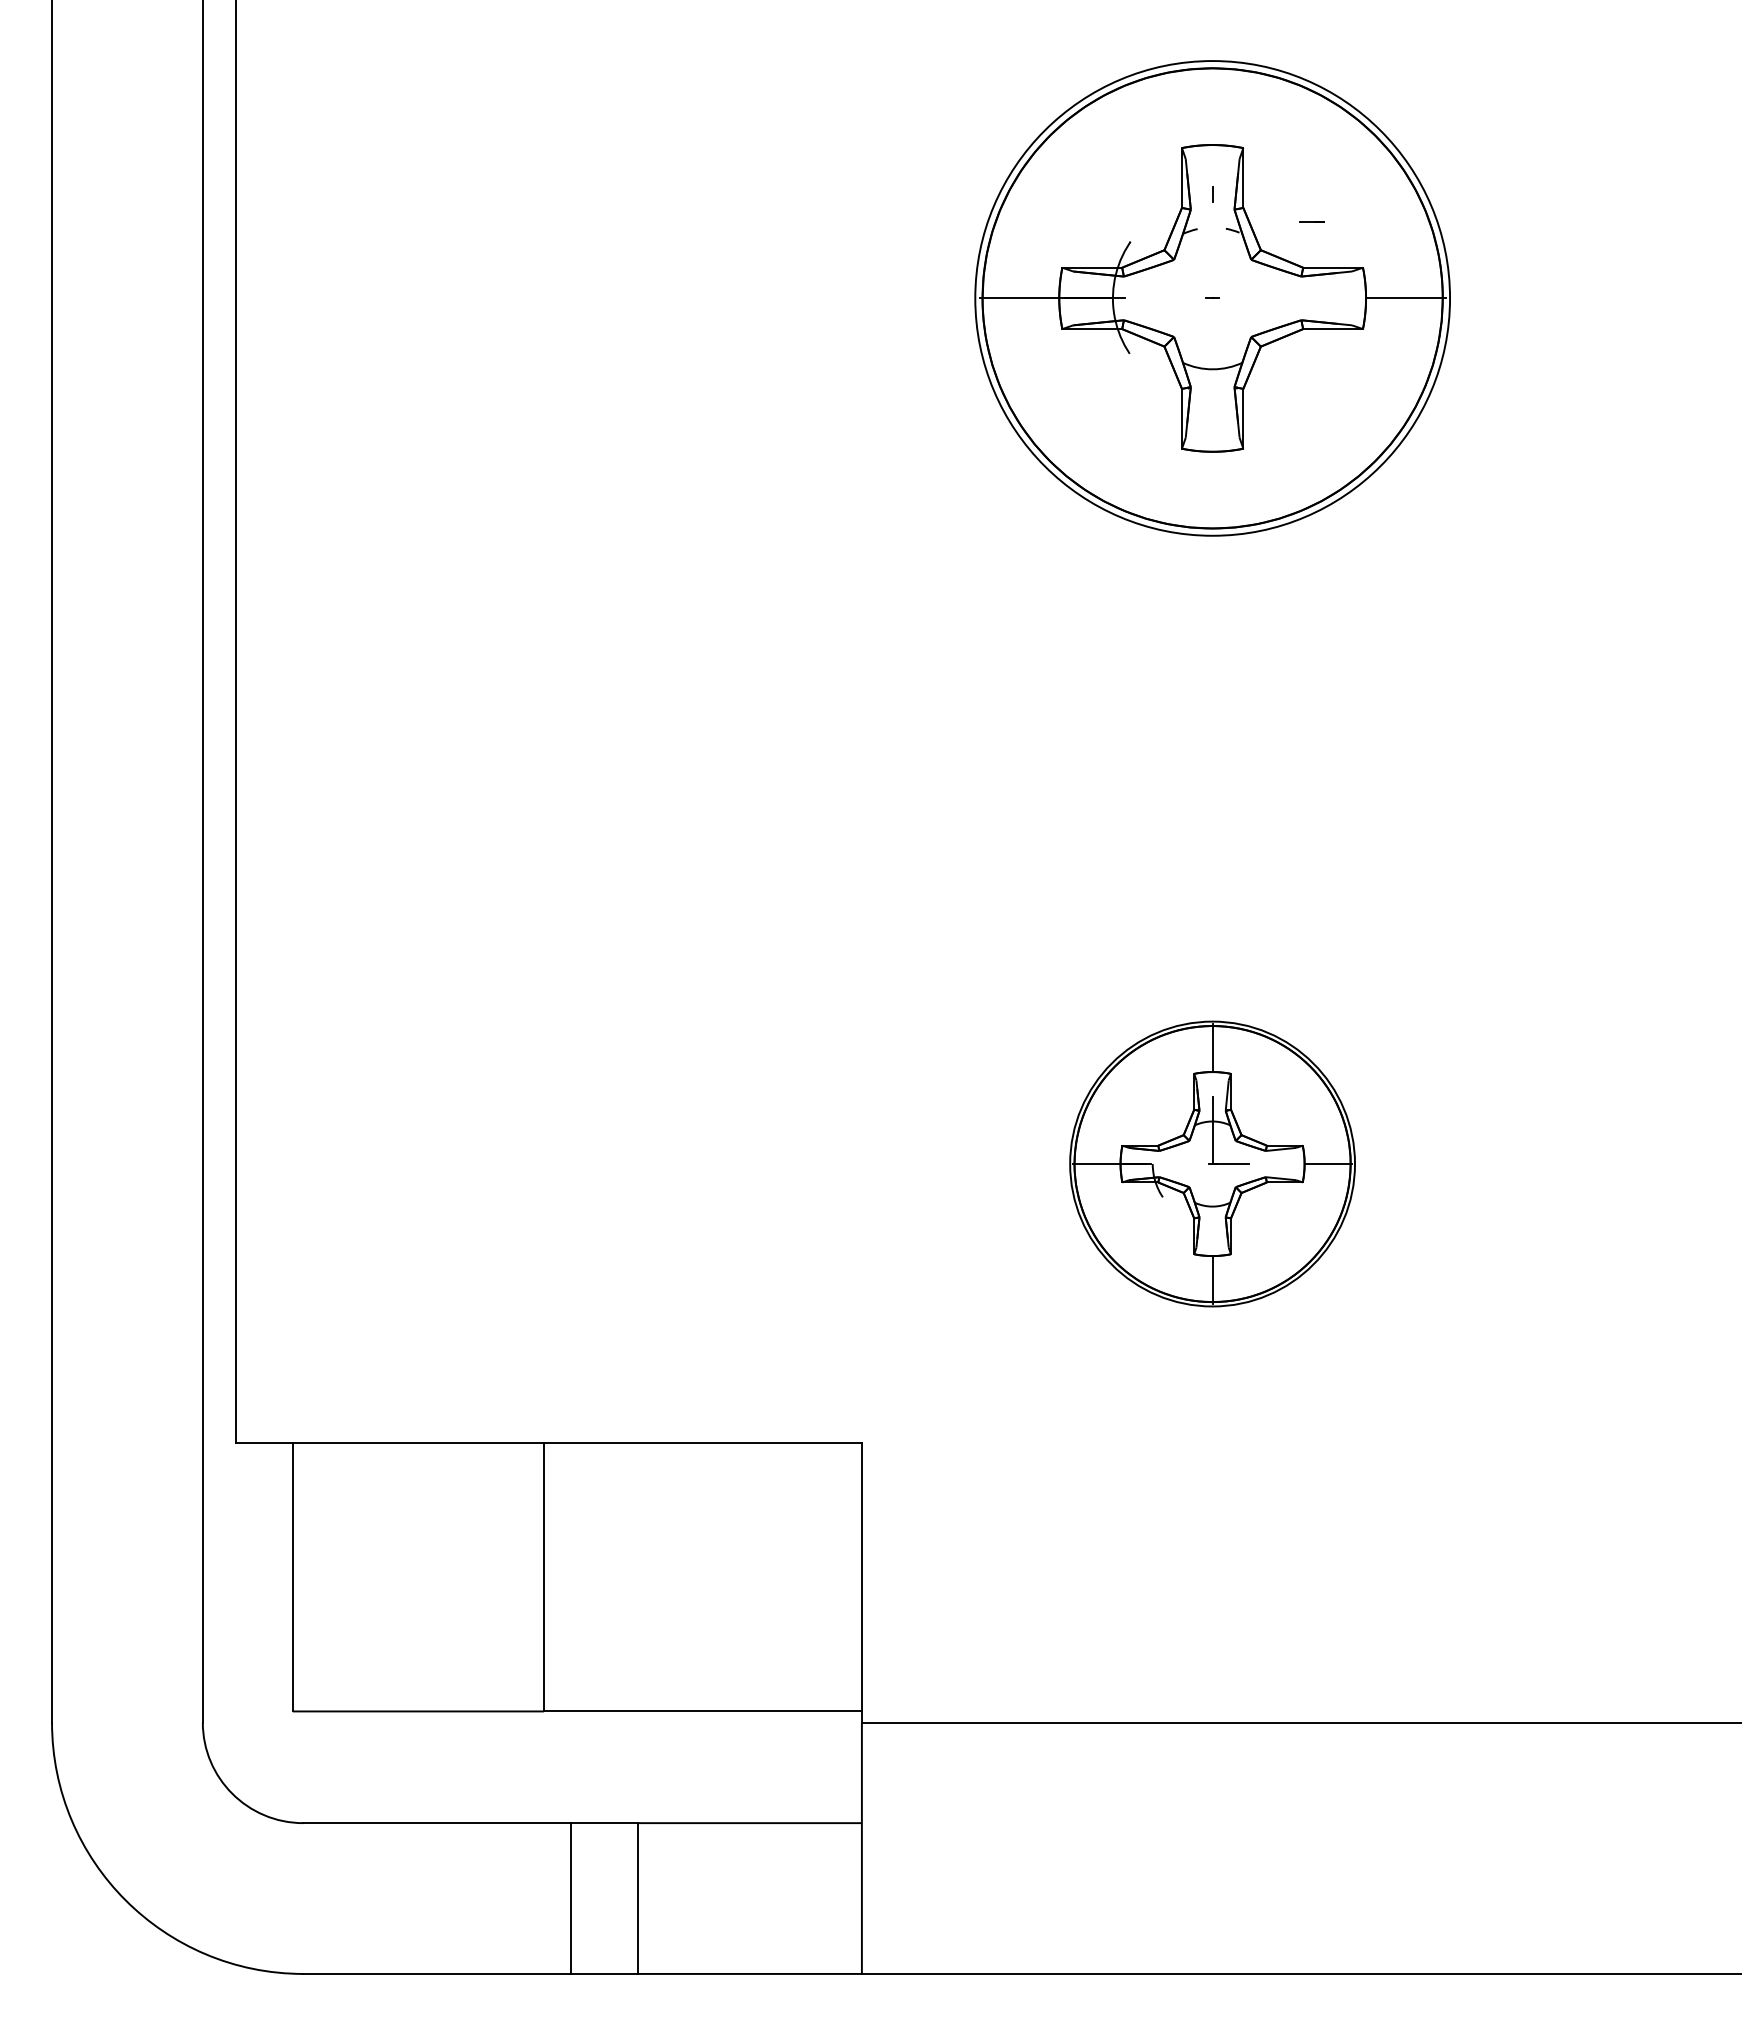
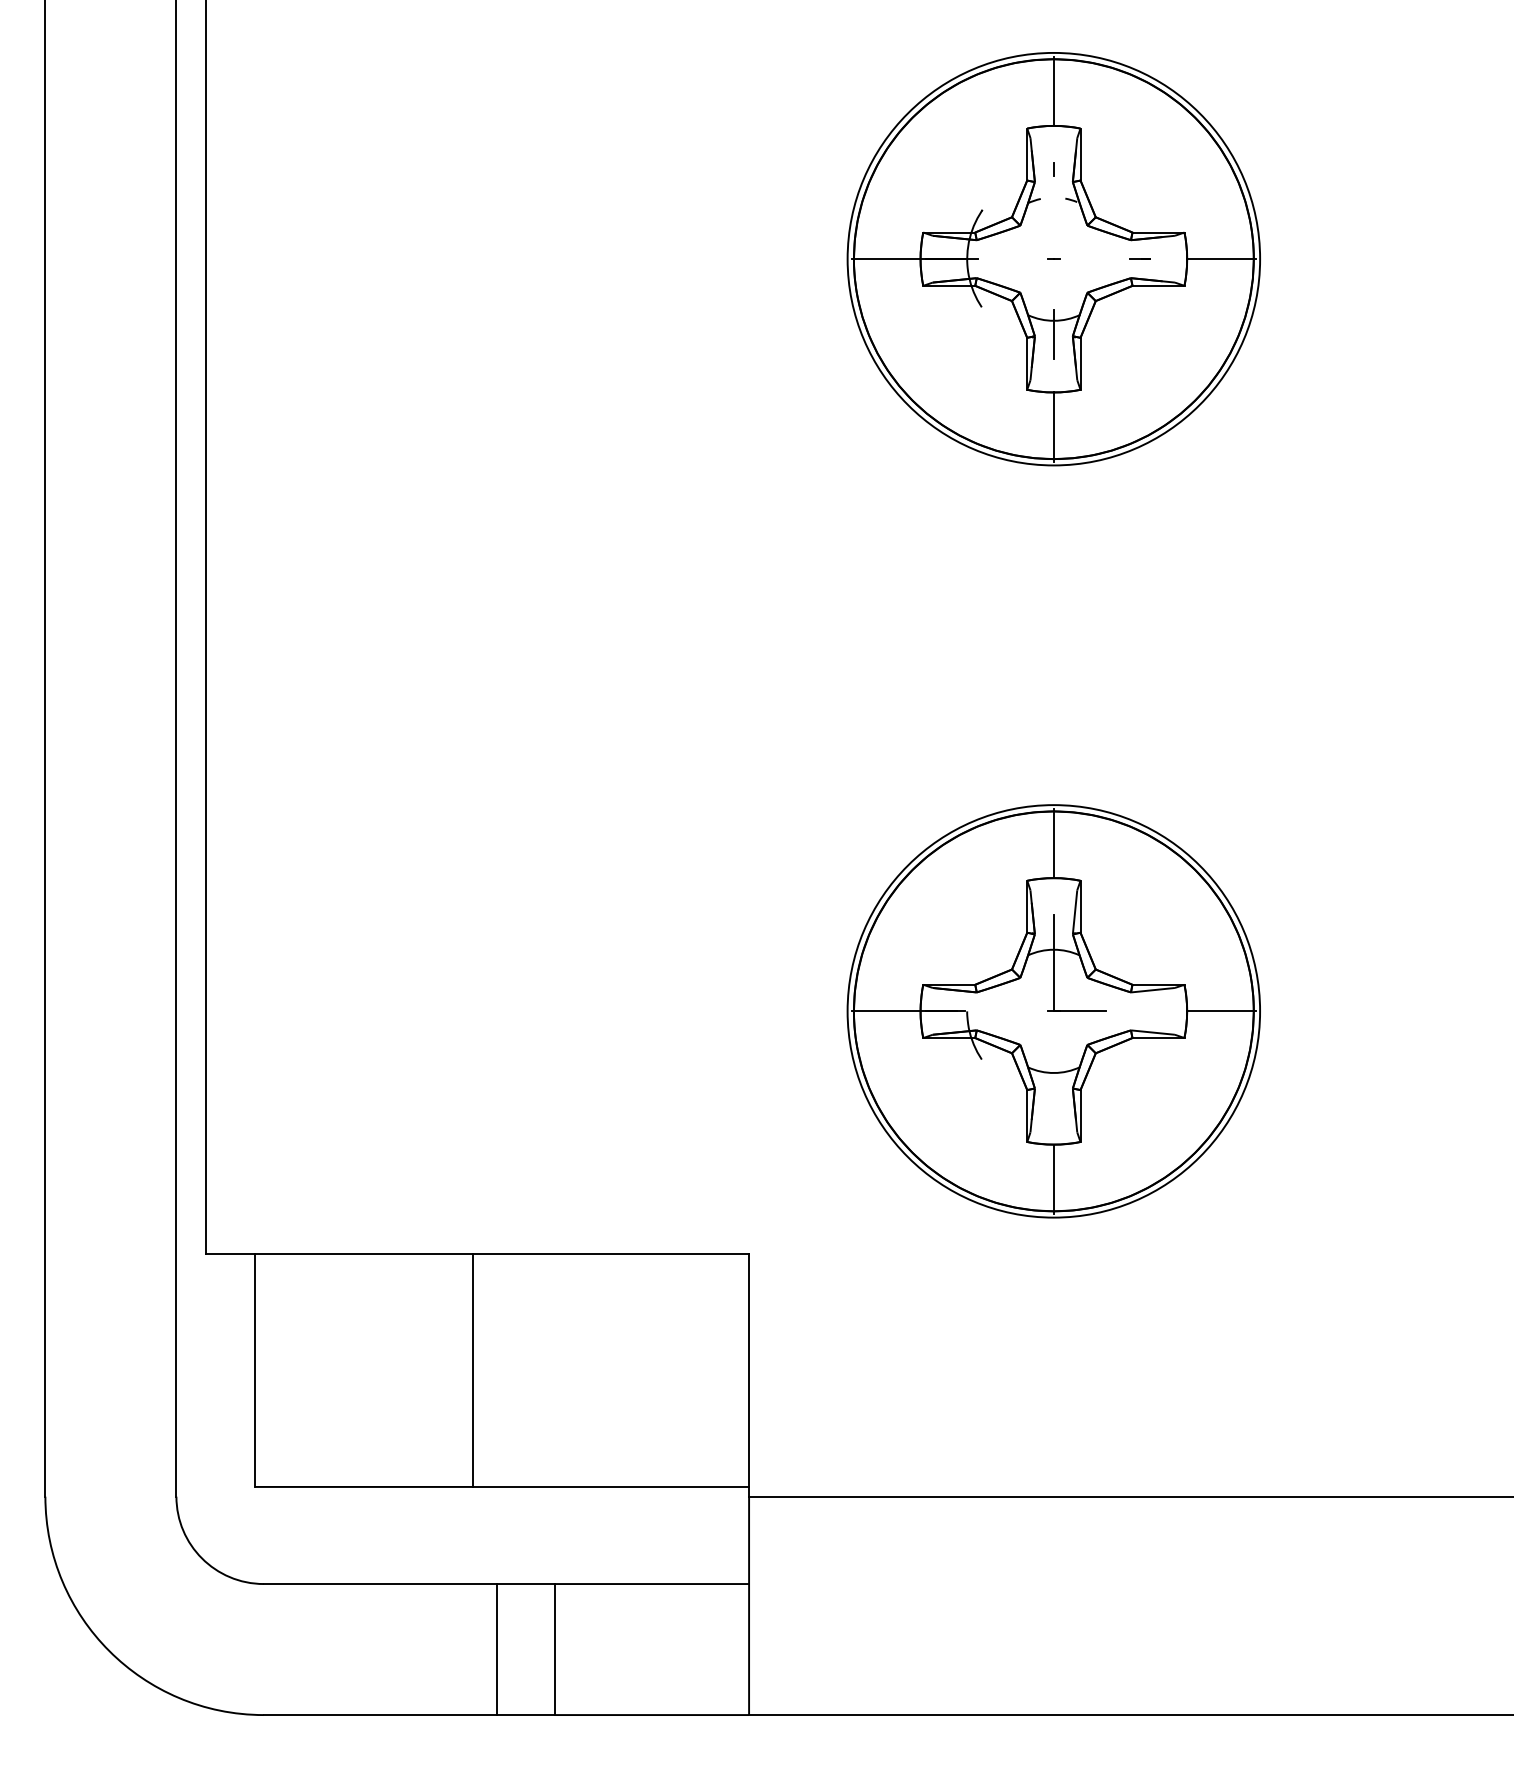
line: (1212, 105) -> (1053, 91), added
line: (1311, 221) -> (1139, 258), moved
line: (1212, 385) -> (1053, 334), added
line: (1212, 491) -> (1053, 426), added
part: (1212, 1163) -> (1053, 1010), size x1.67

